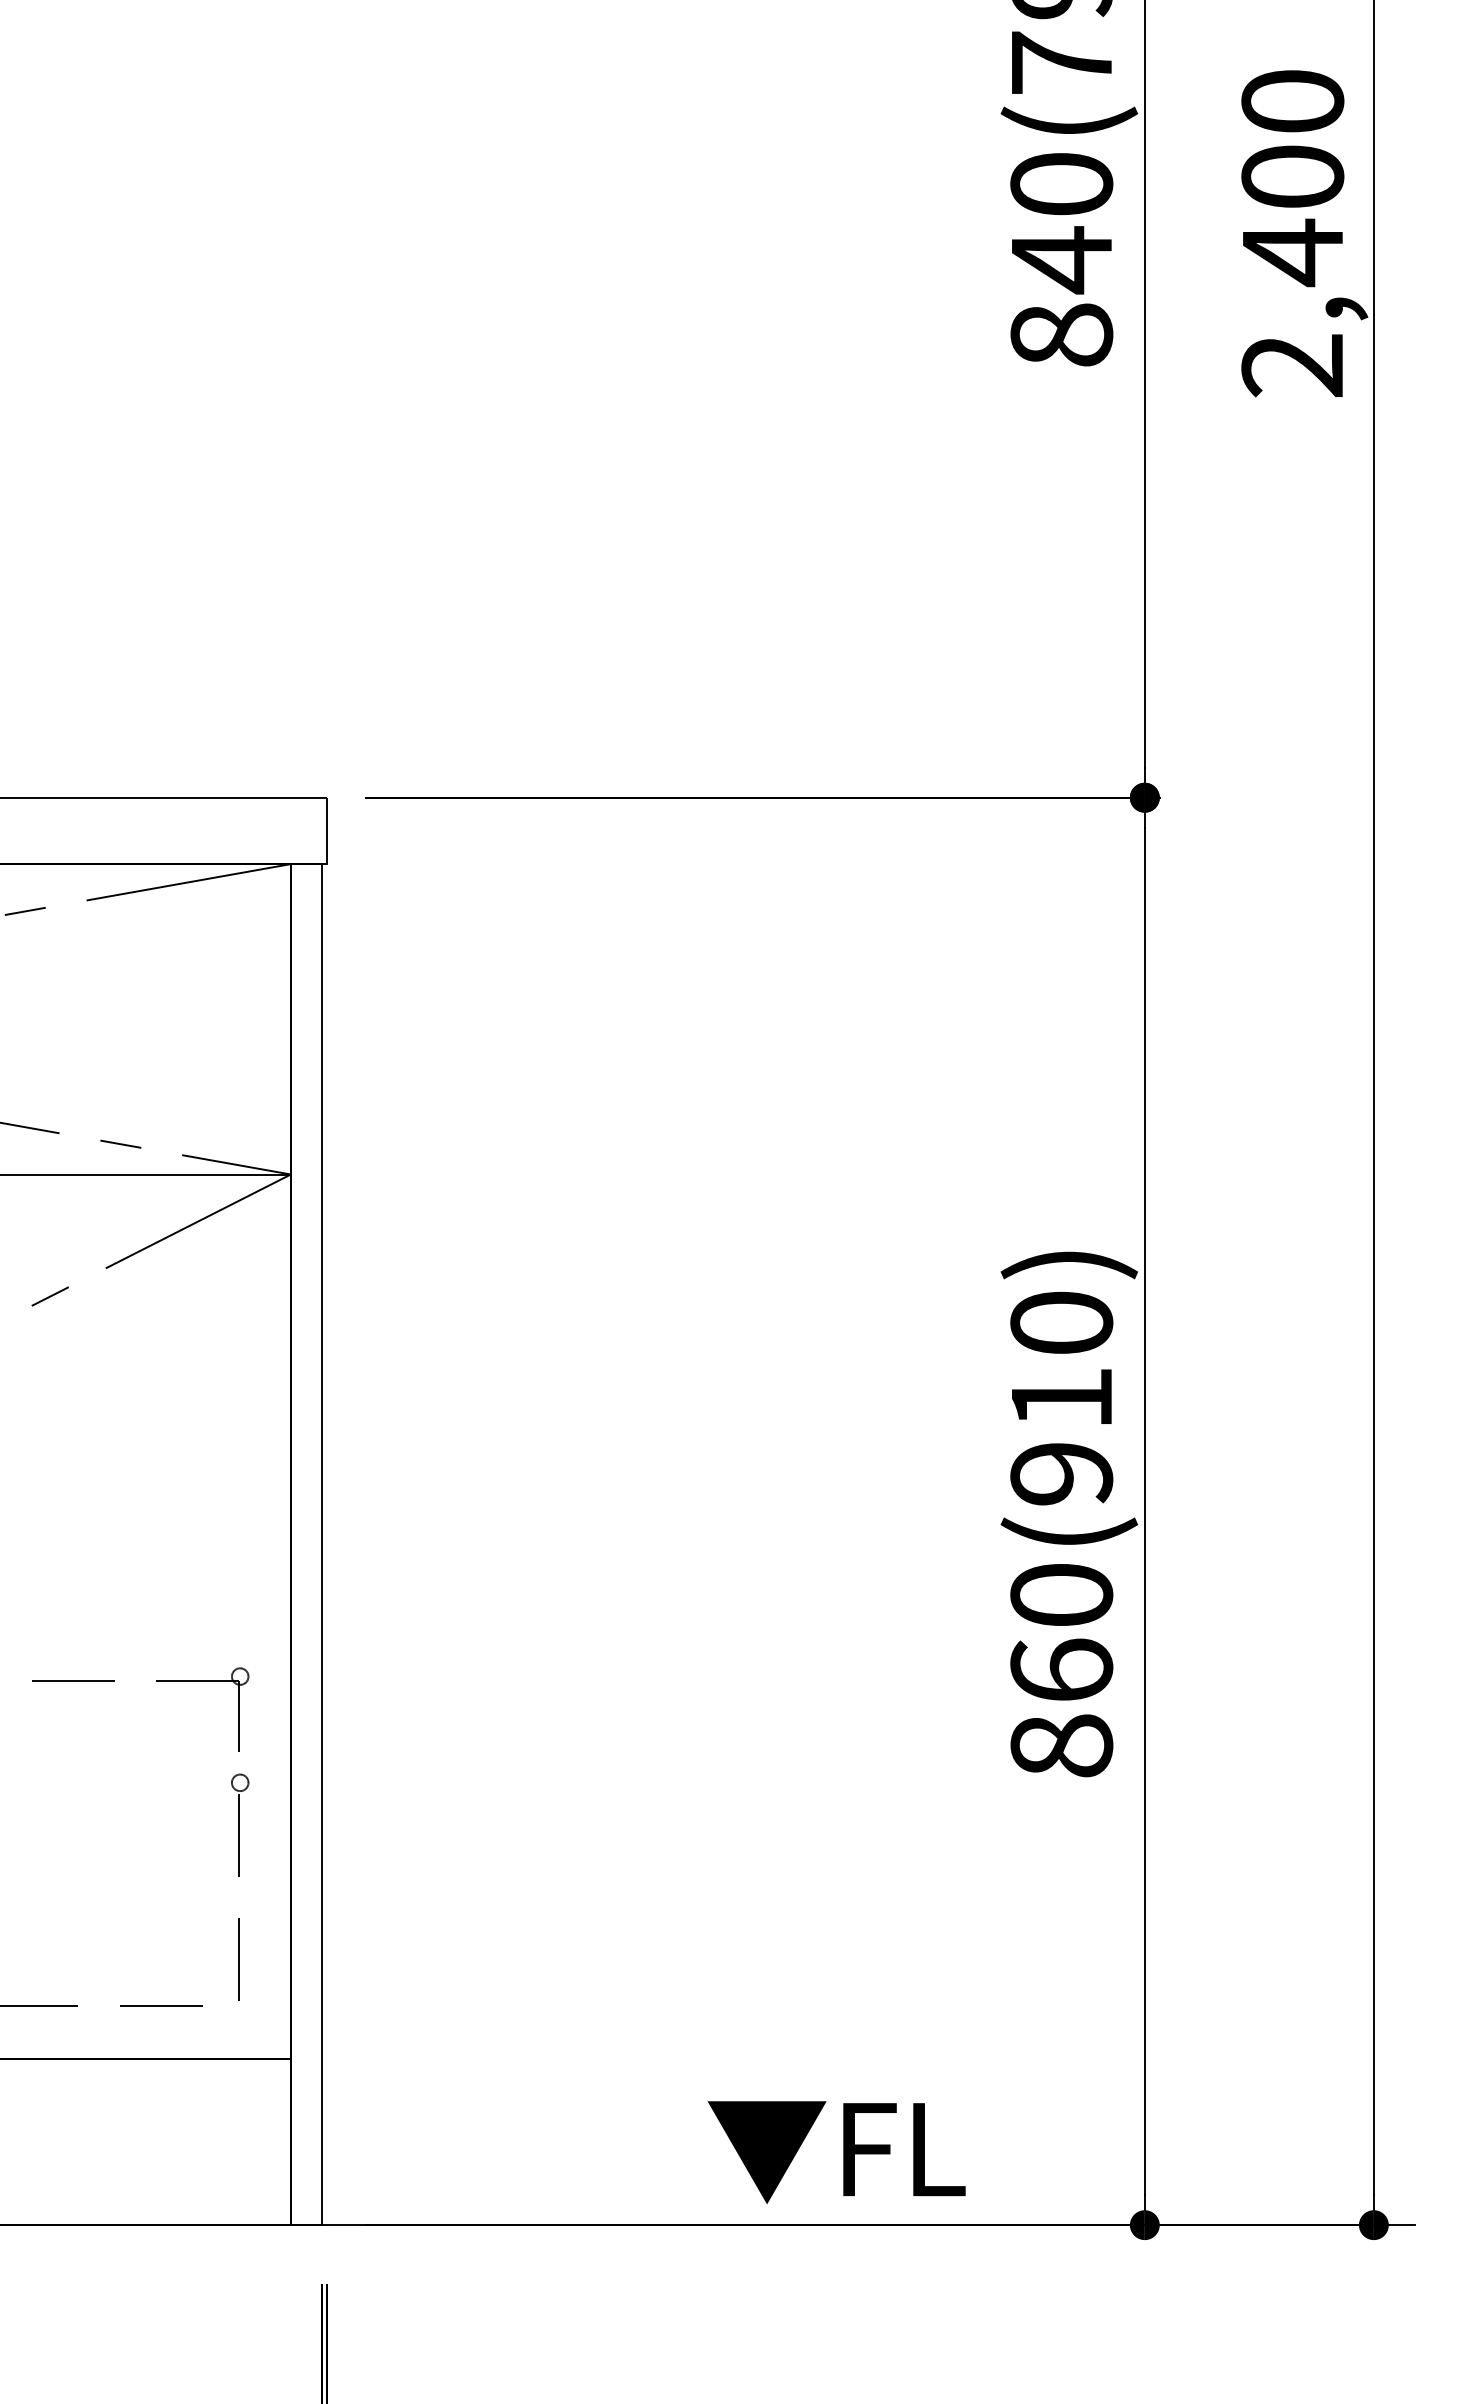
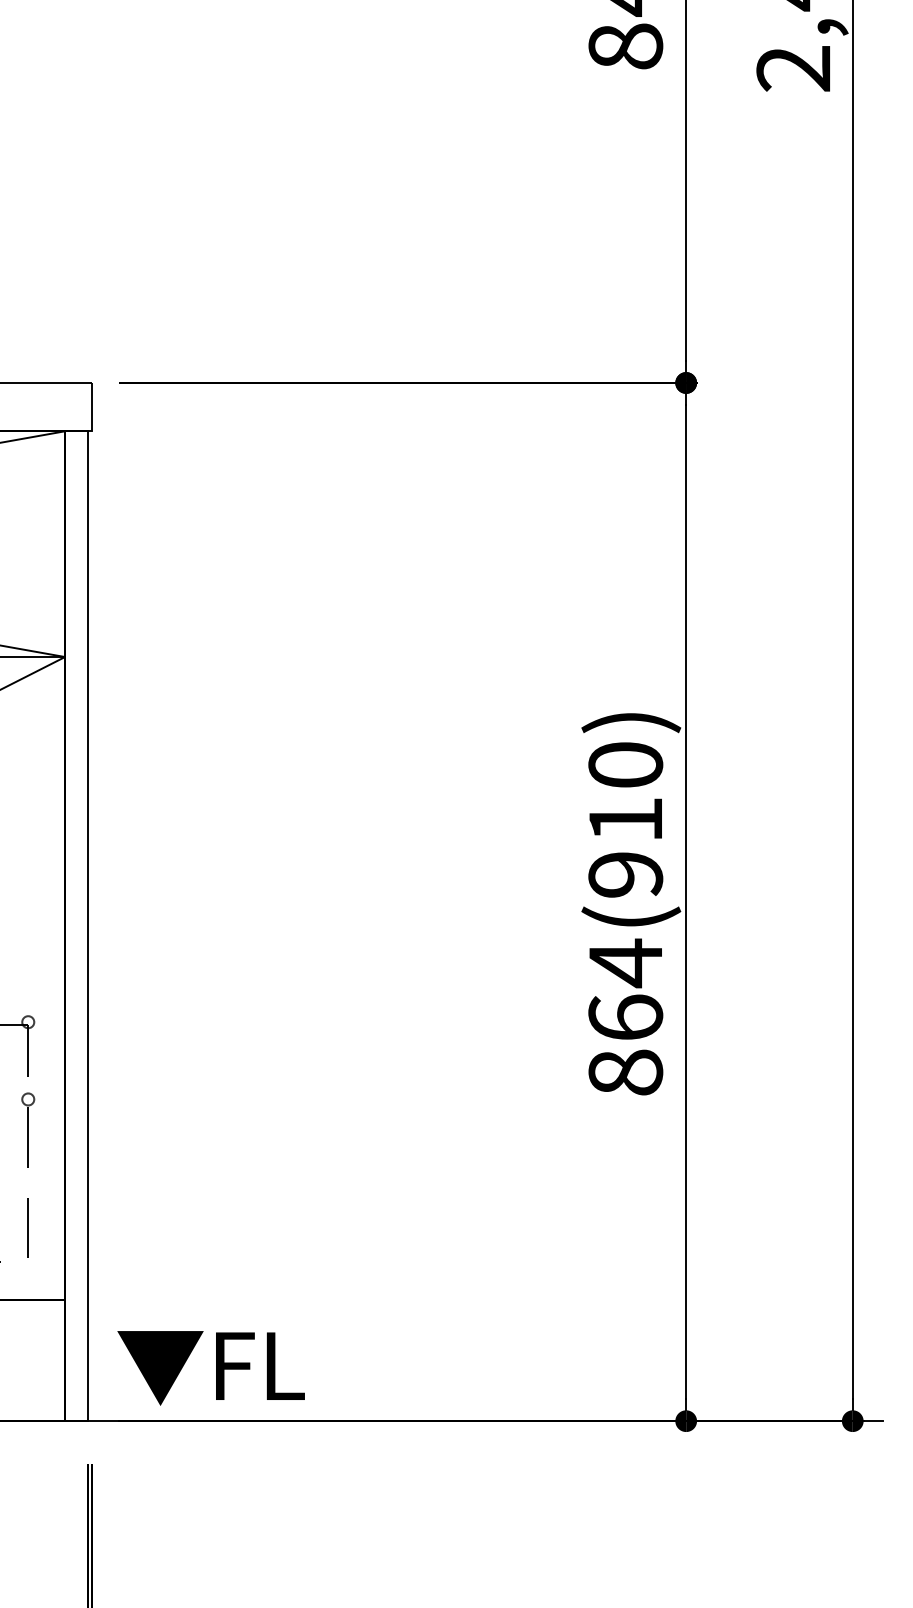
text: (1061, 1595) -> (625, 963), 860(910) -> 864(910)
text: (836, 2152) -> (211, 1368), moved

